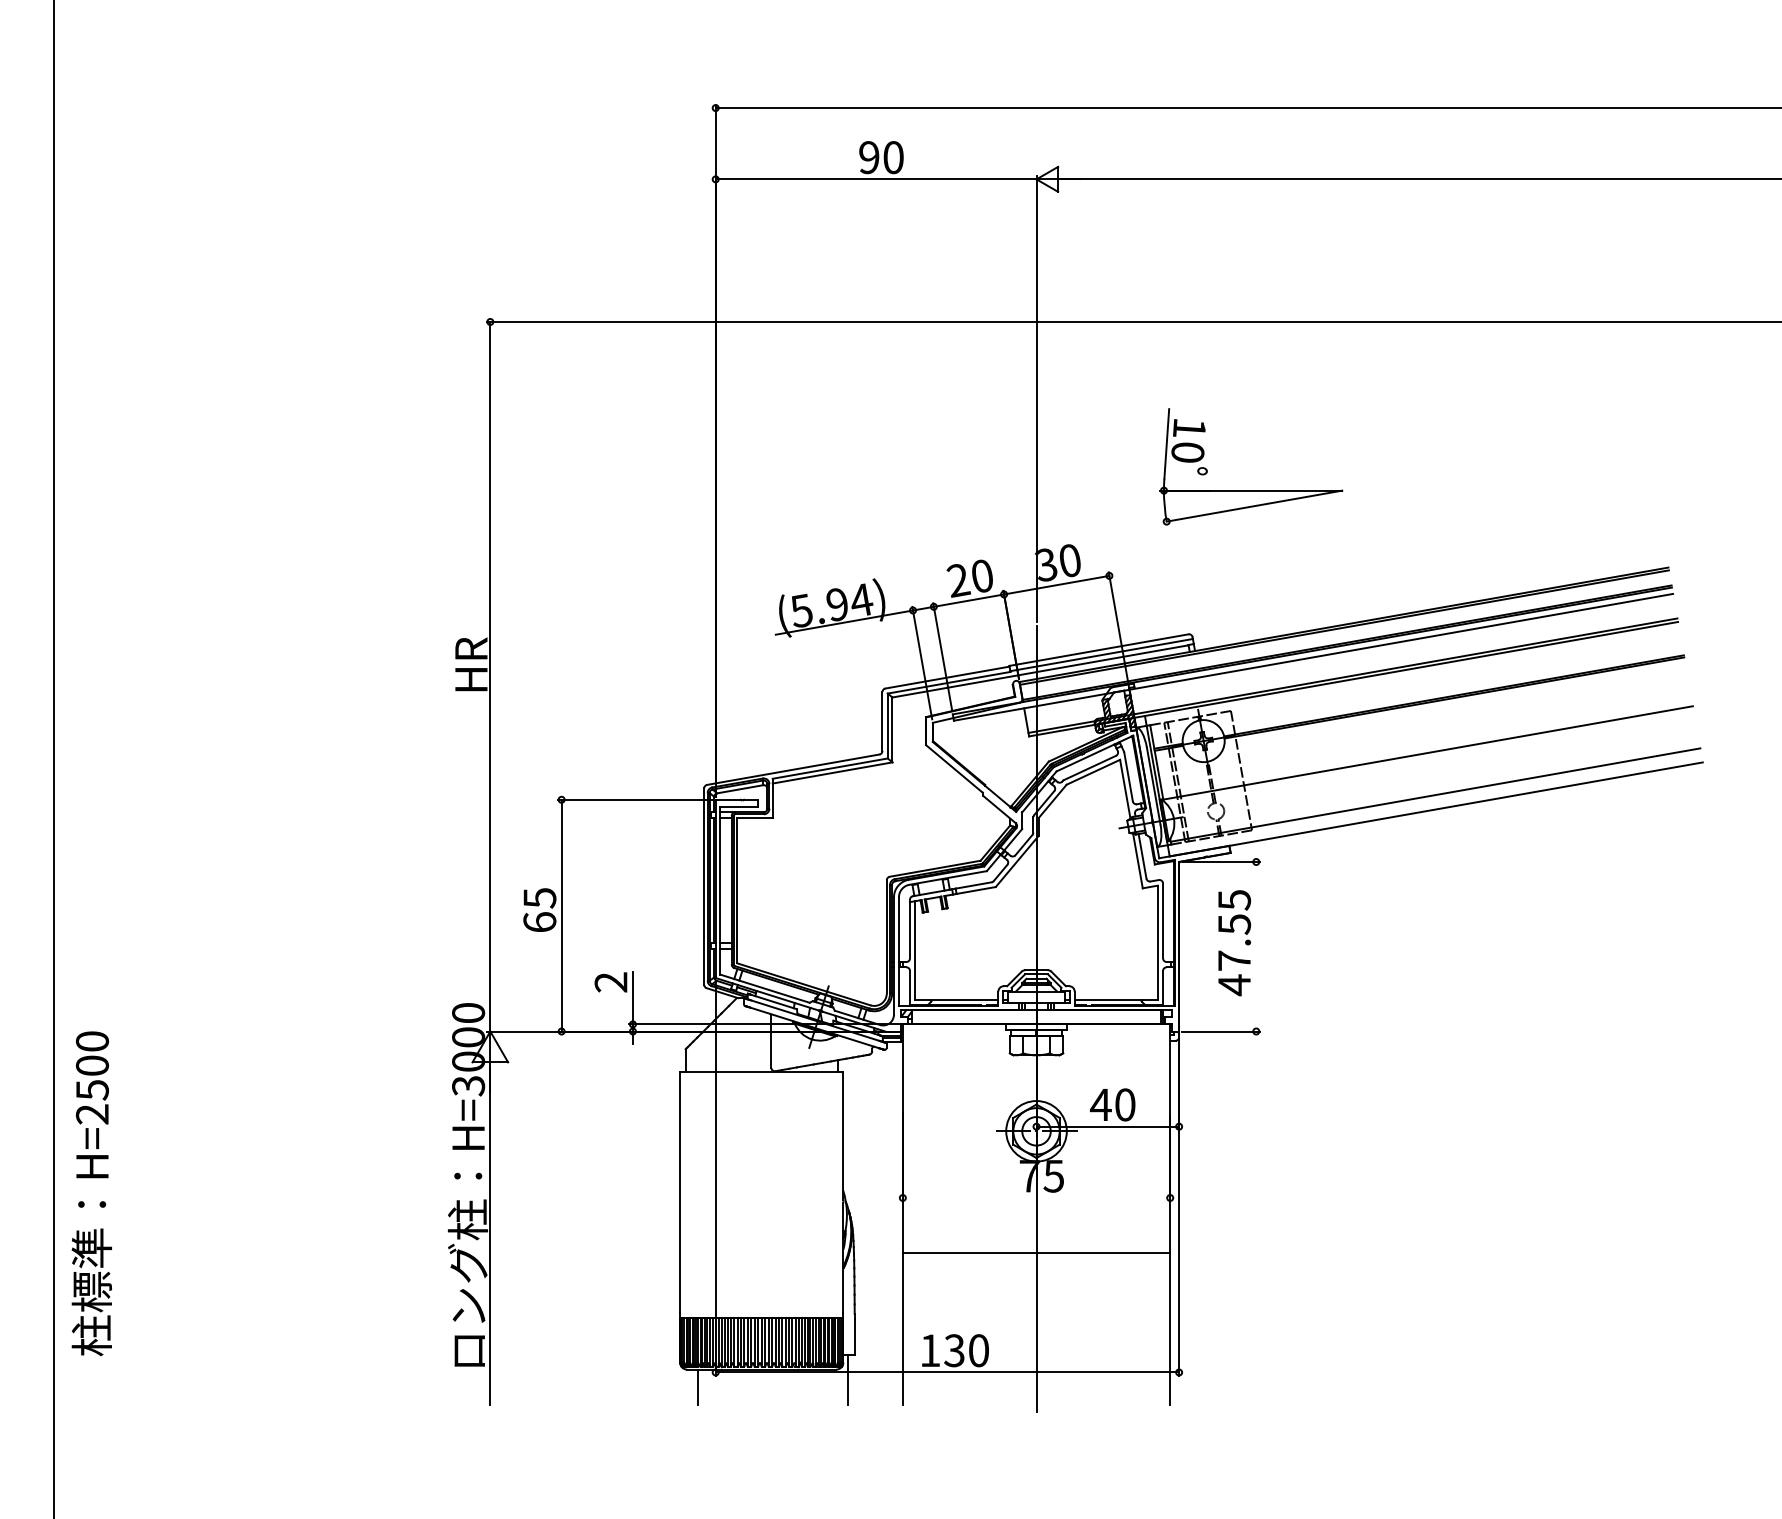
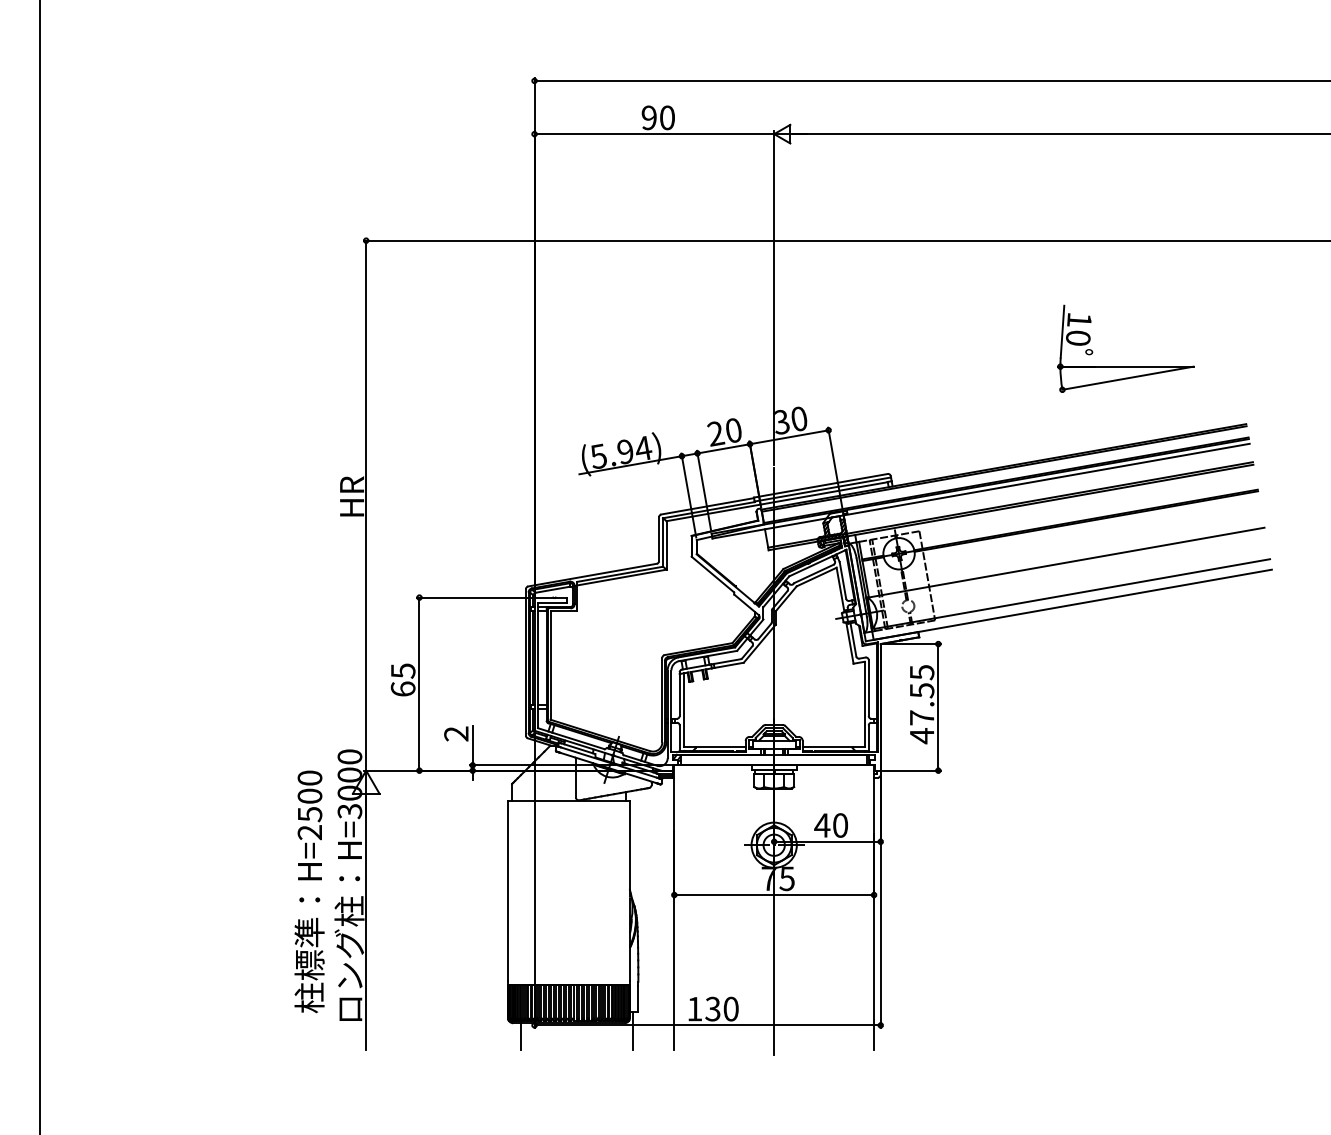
part: (1251, 490) -> (1125, 366), moved
line: (1256, 946) -> (938, 707), added
text: (91, 1193) -> (309, 891), moved
line: (1036, 1253) -> (774, 895), moved

